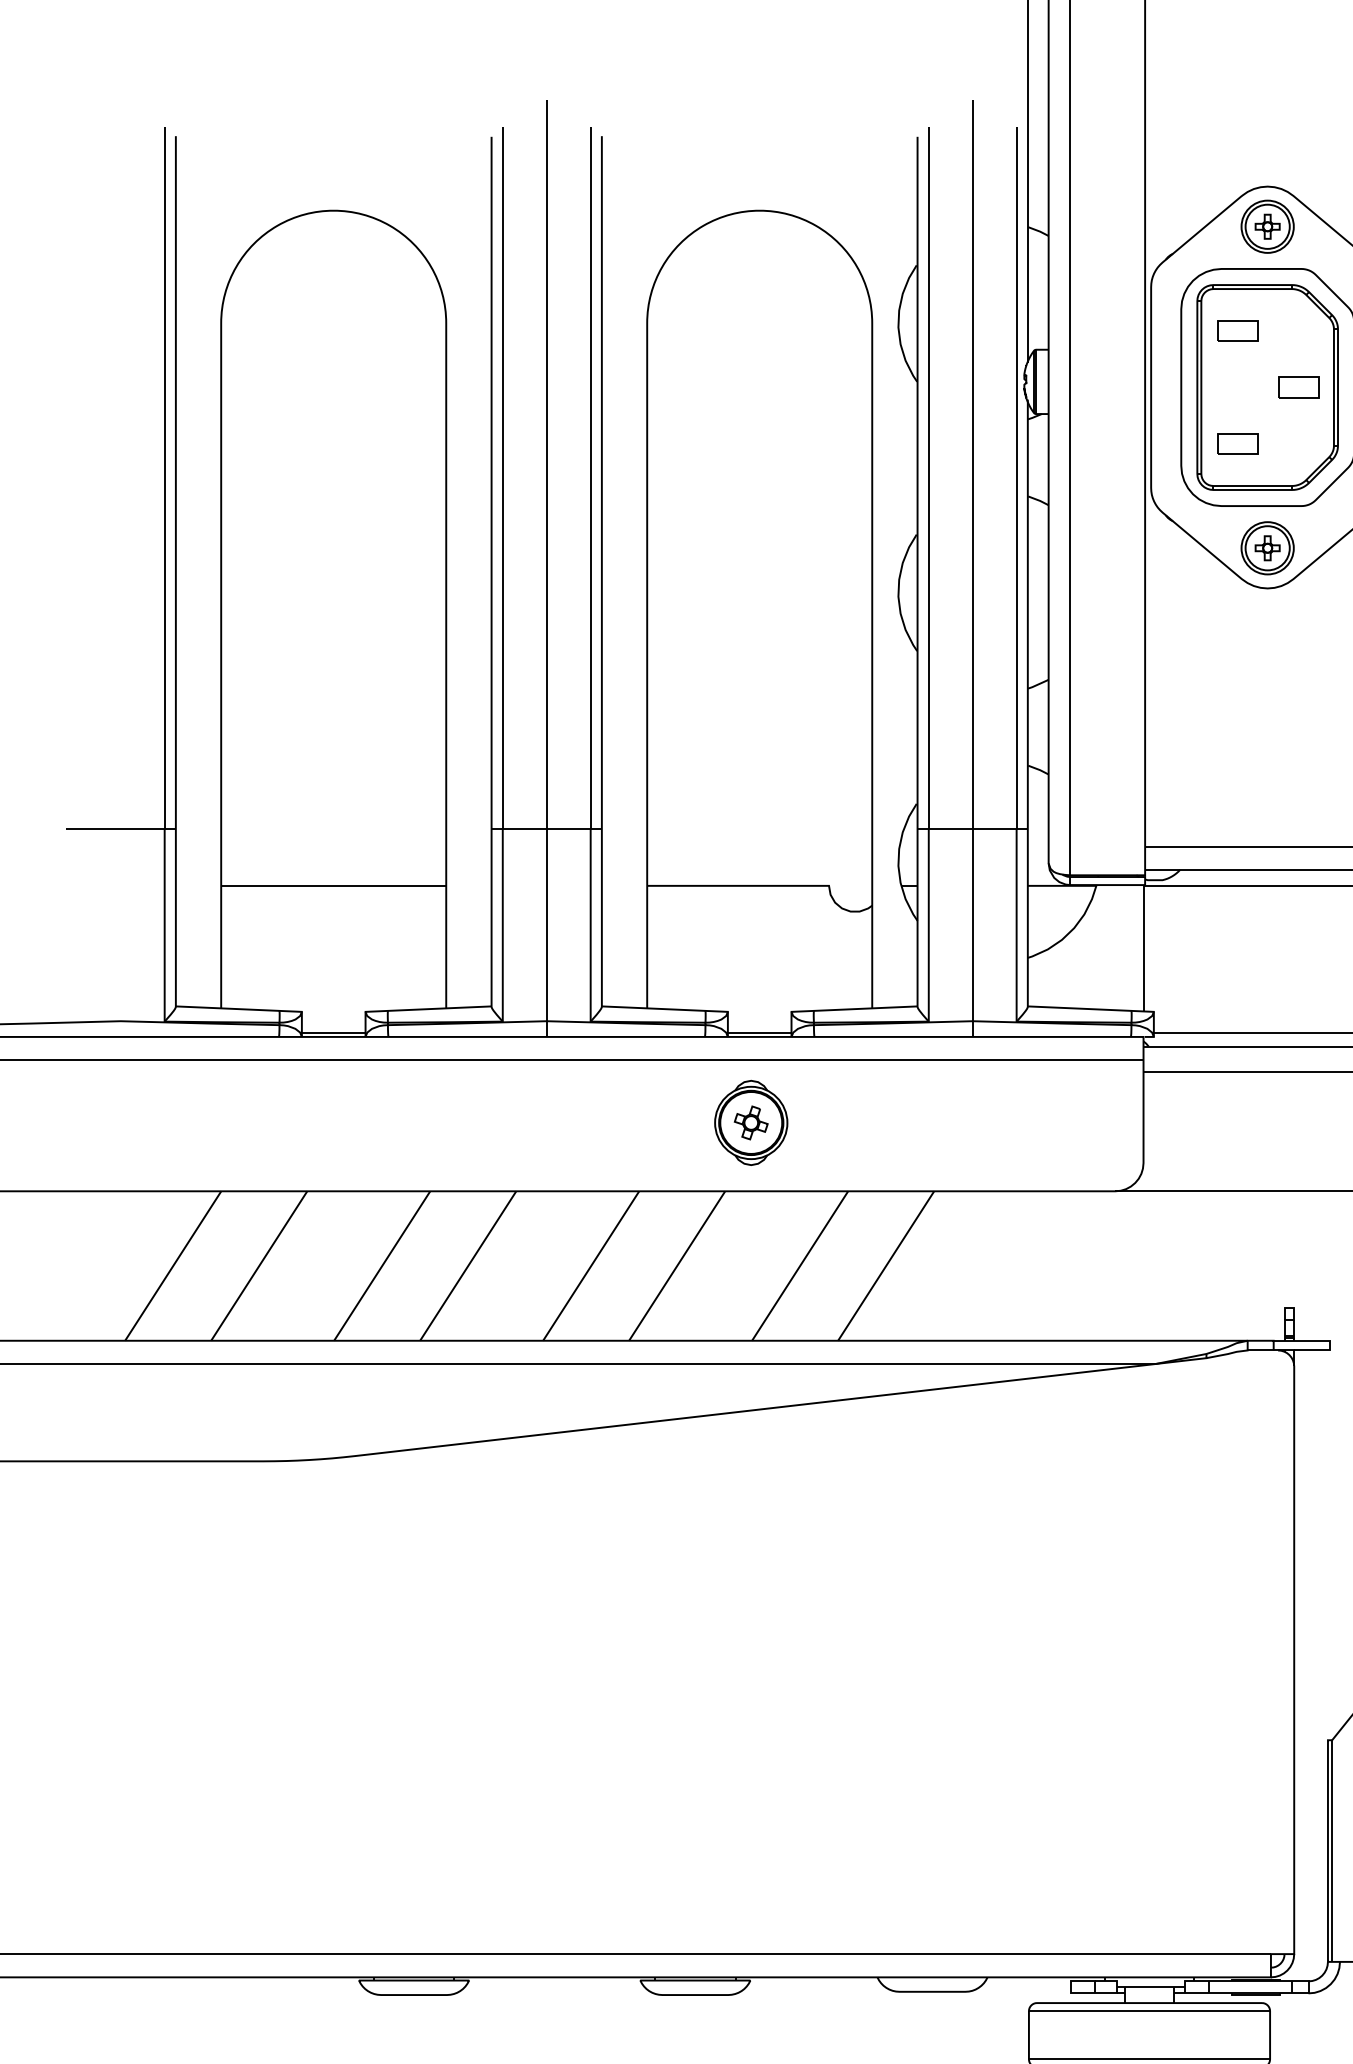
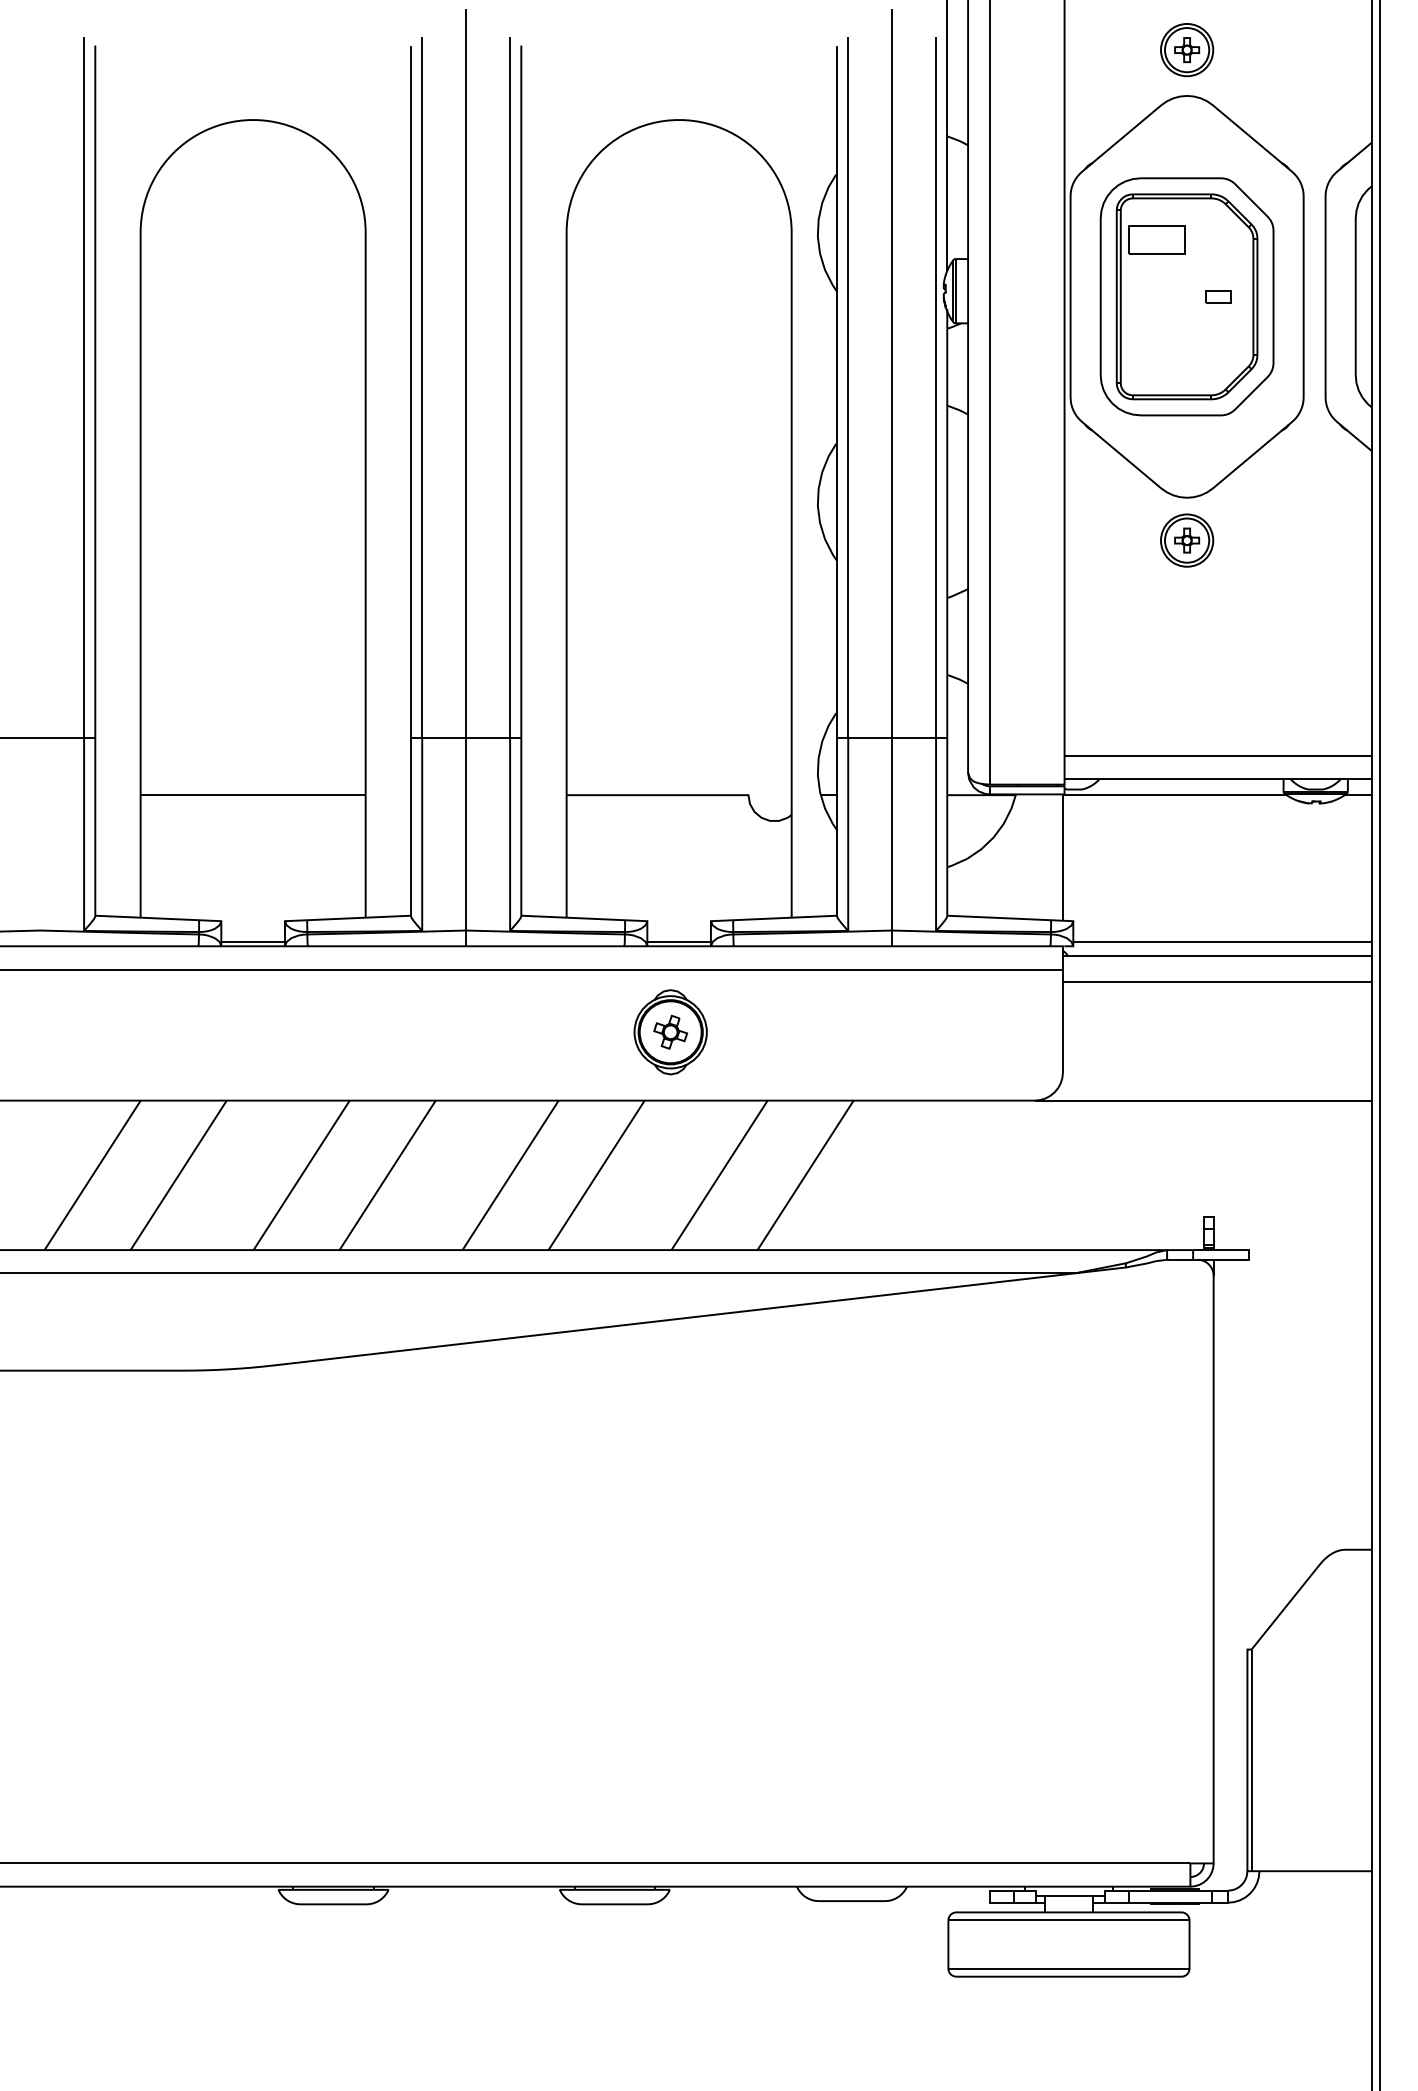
part: (1268, 227) -> (1187, 50), moved
part: (1237, 331) -> (1156, 240), size x1.4
part: (1299, 387) -> (1218, 296), size x0.6
part: (1237, 443) -> (1156, 352), removed
part: (1268, 548) -> (1187, 540), moved

